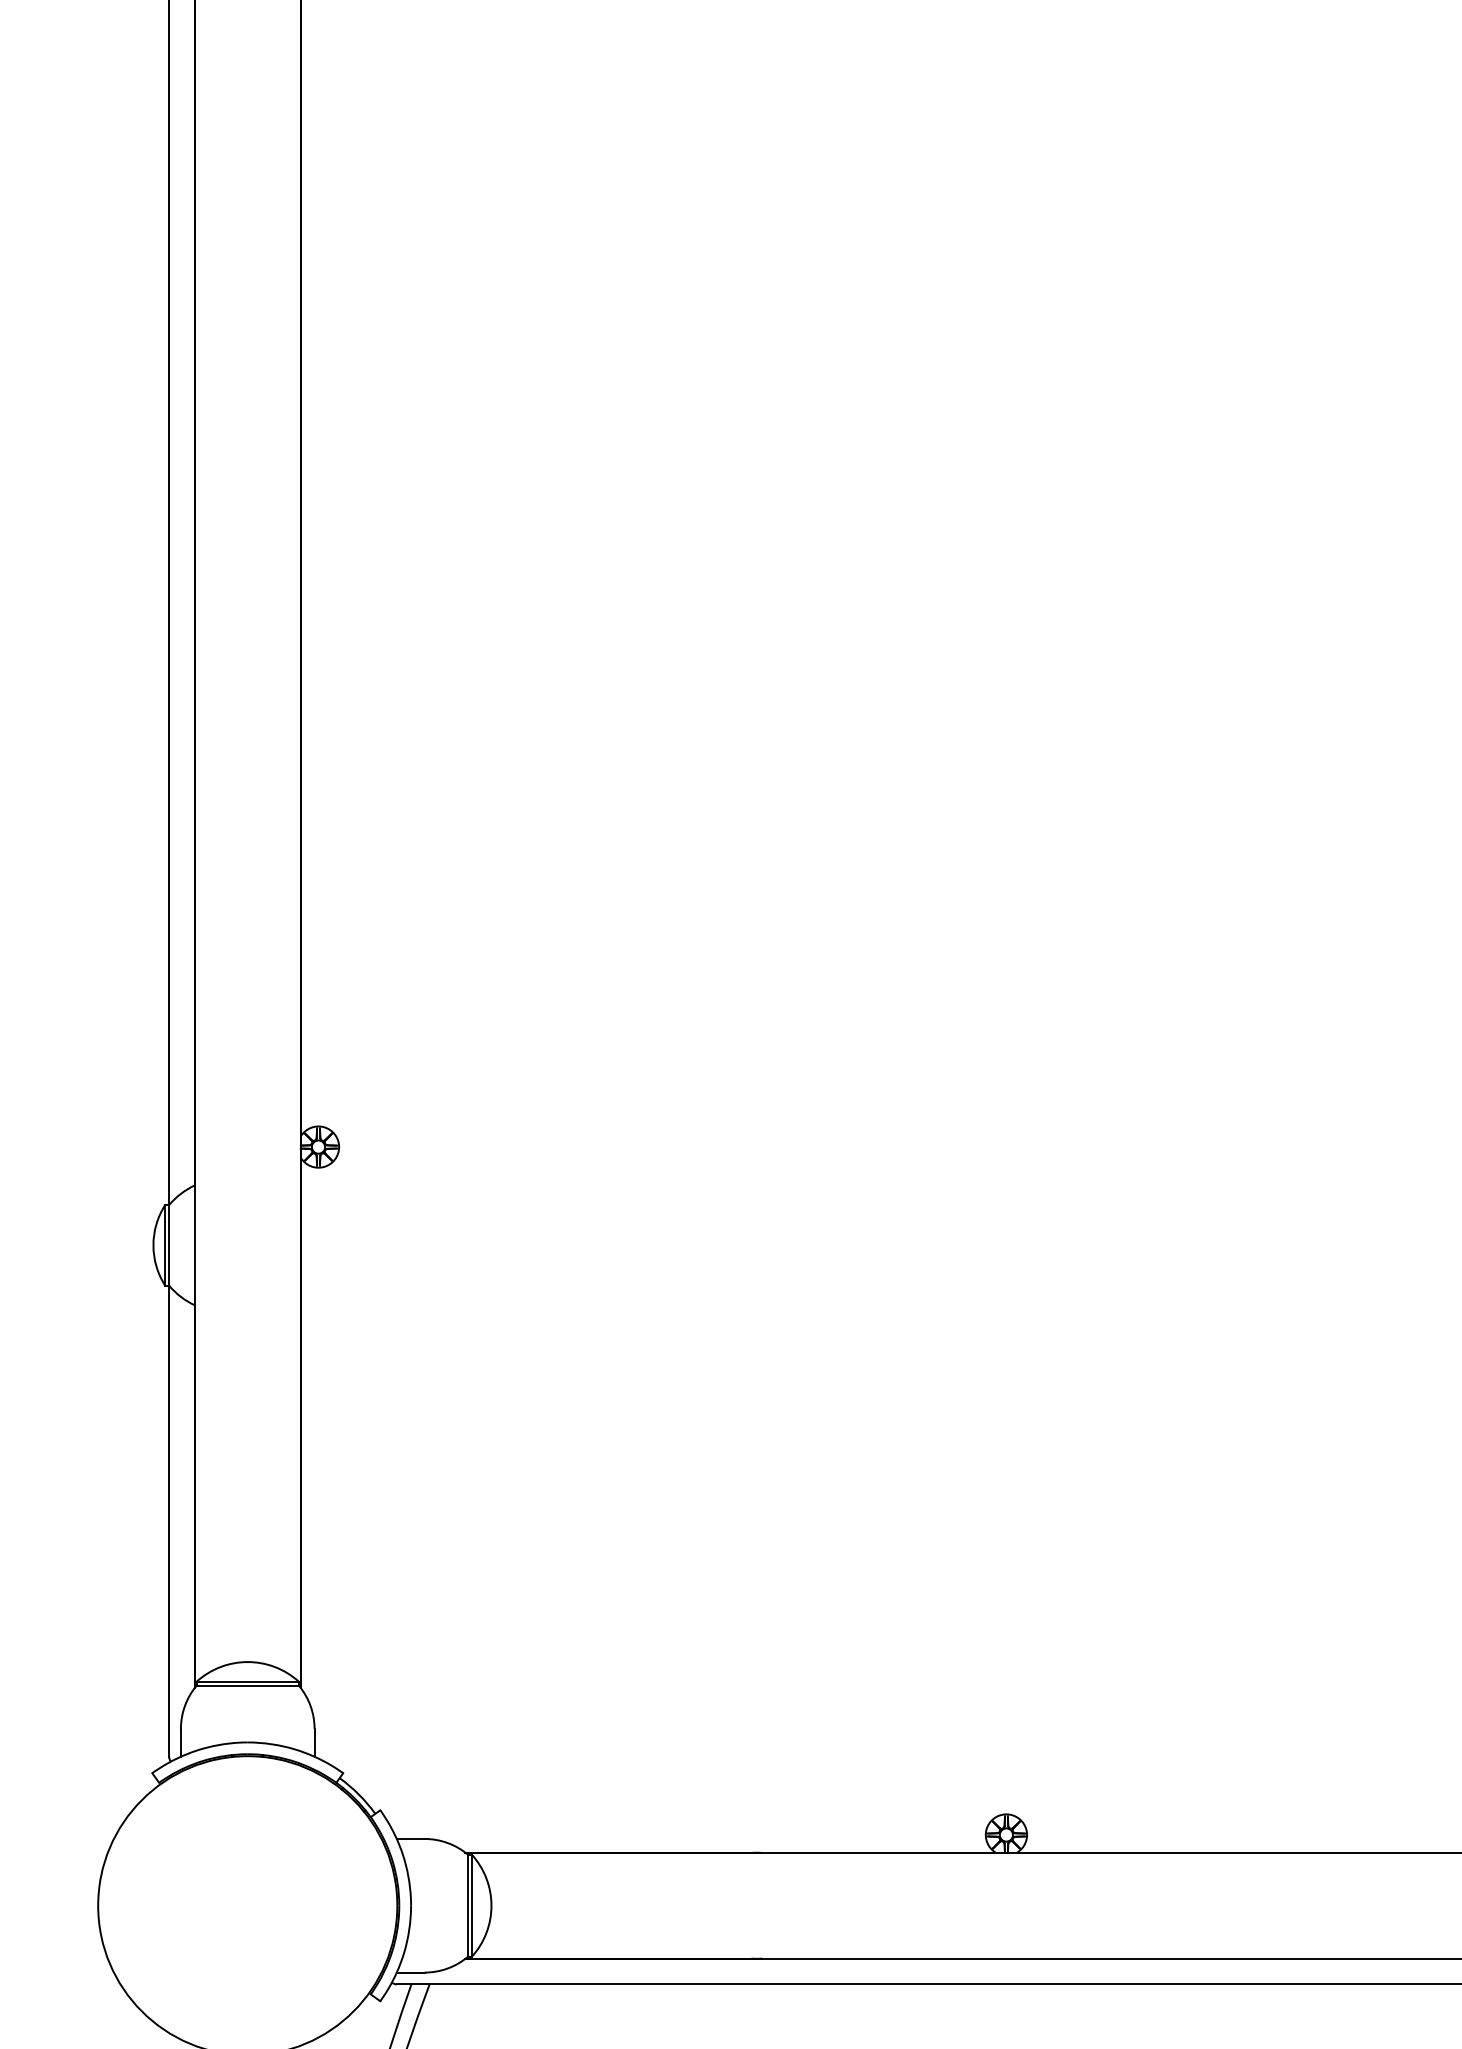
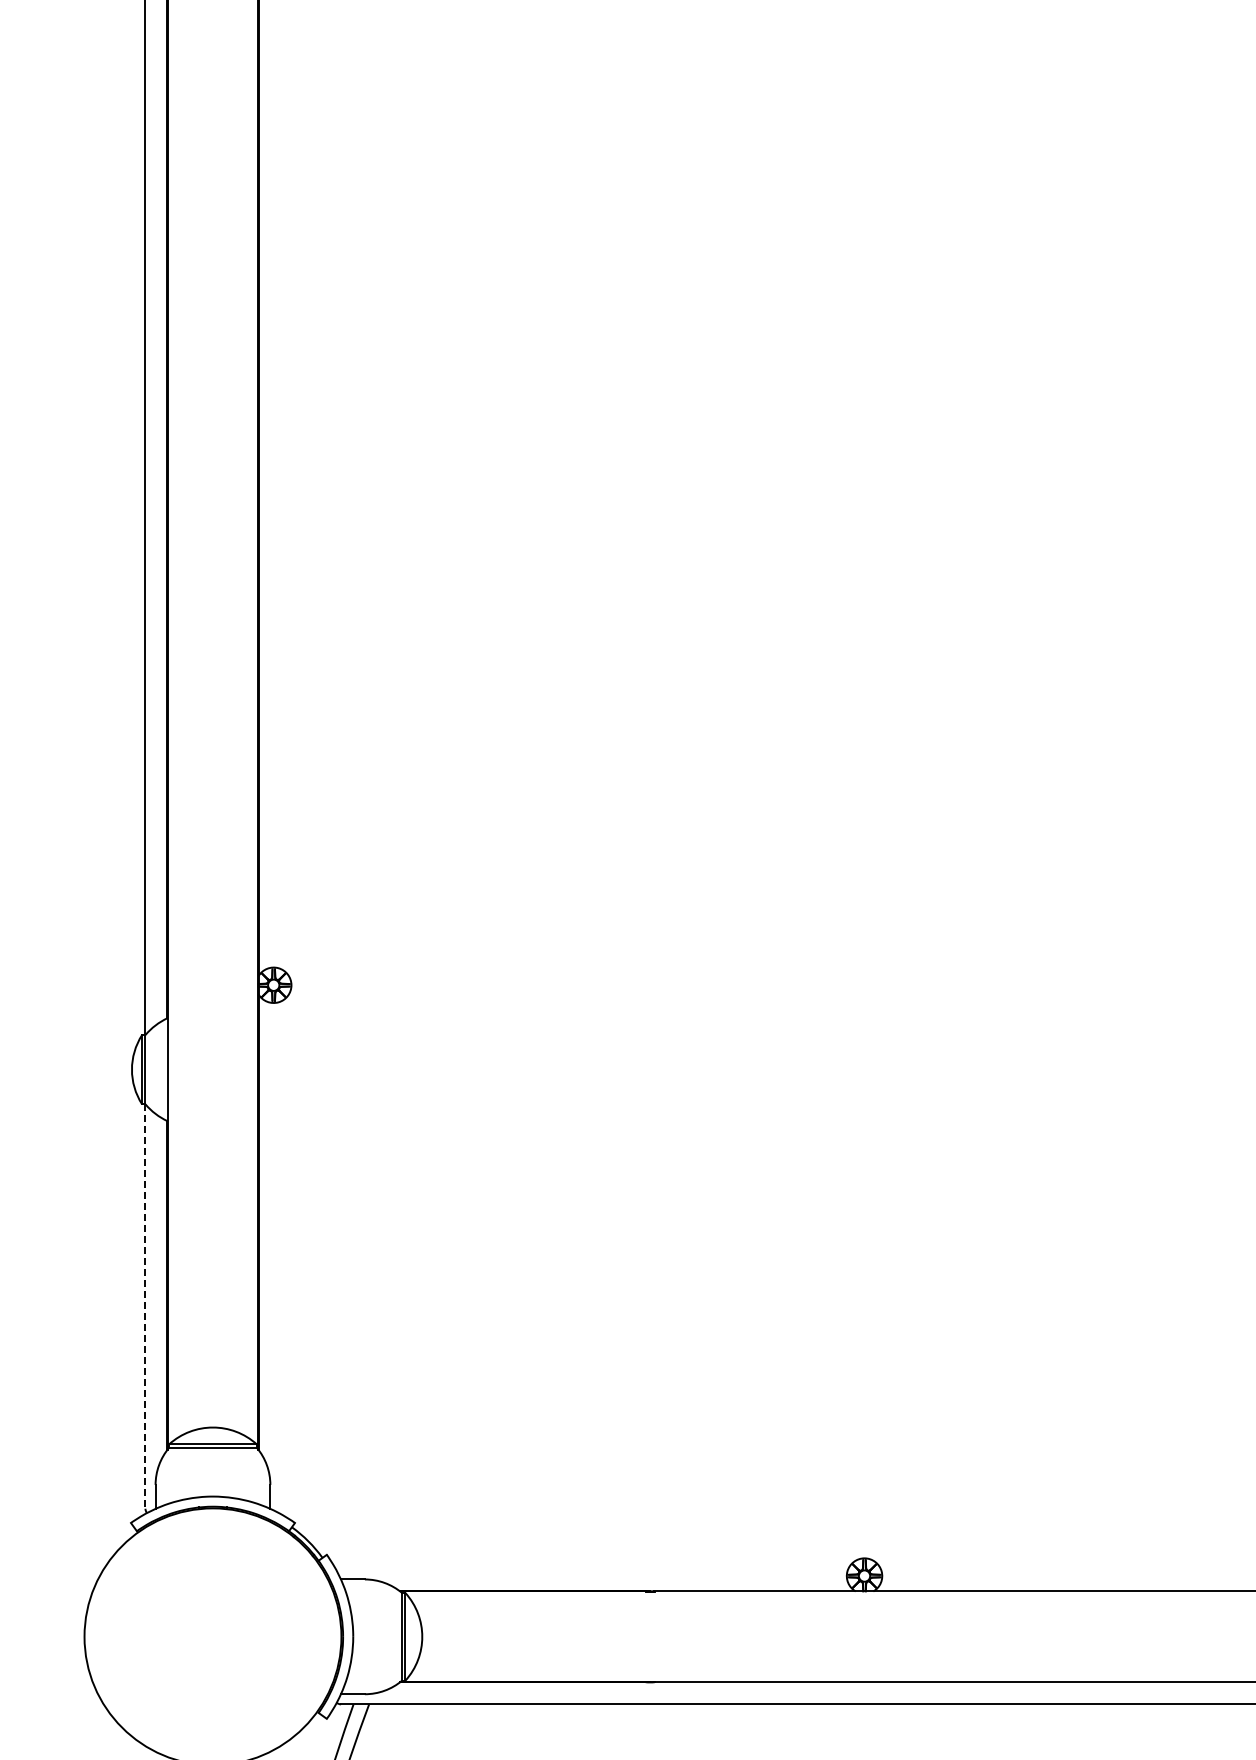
line: (169, 1522) -> (145, 1307), solid -> dashed

